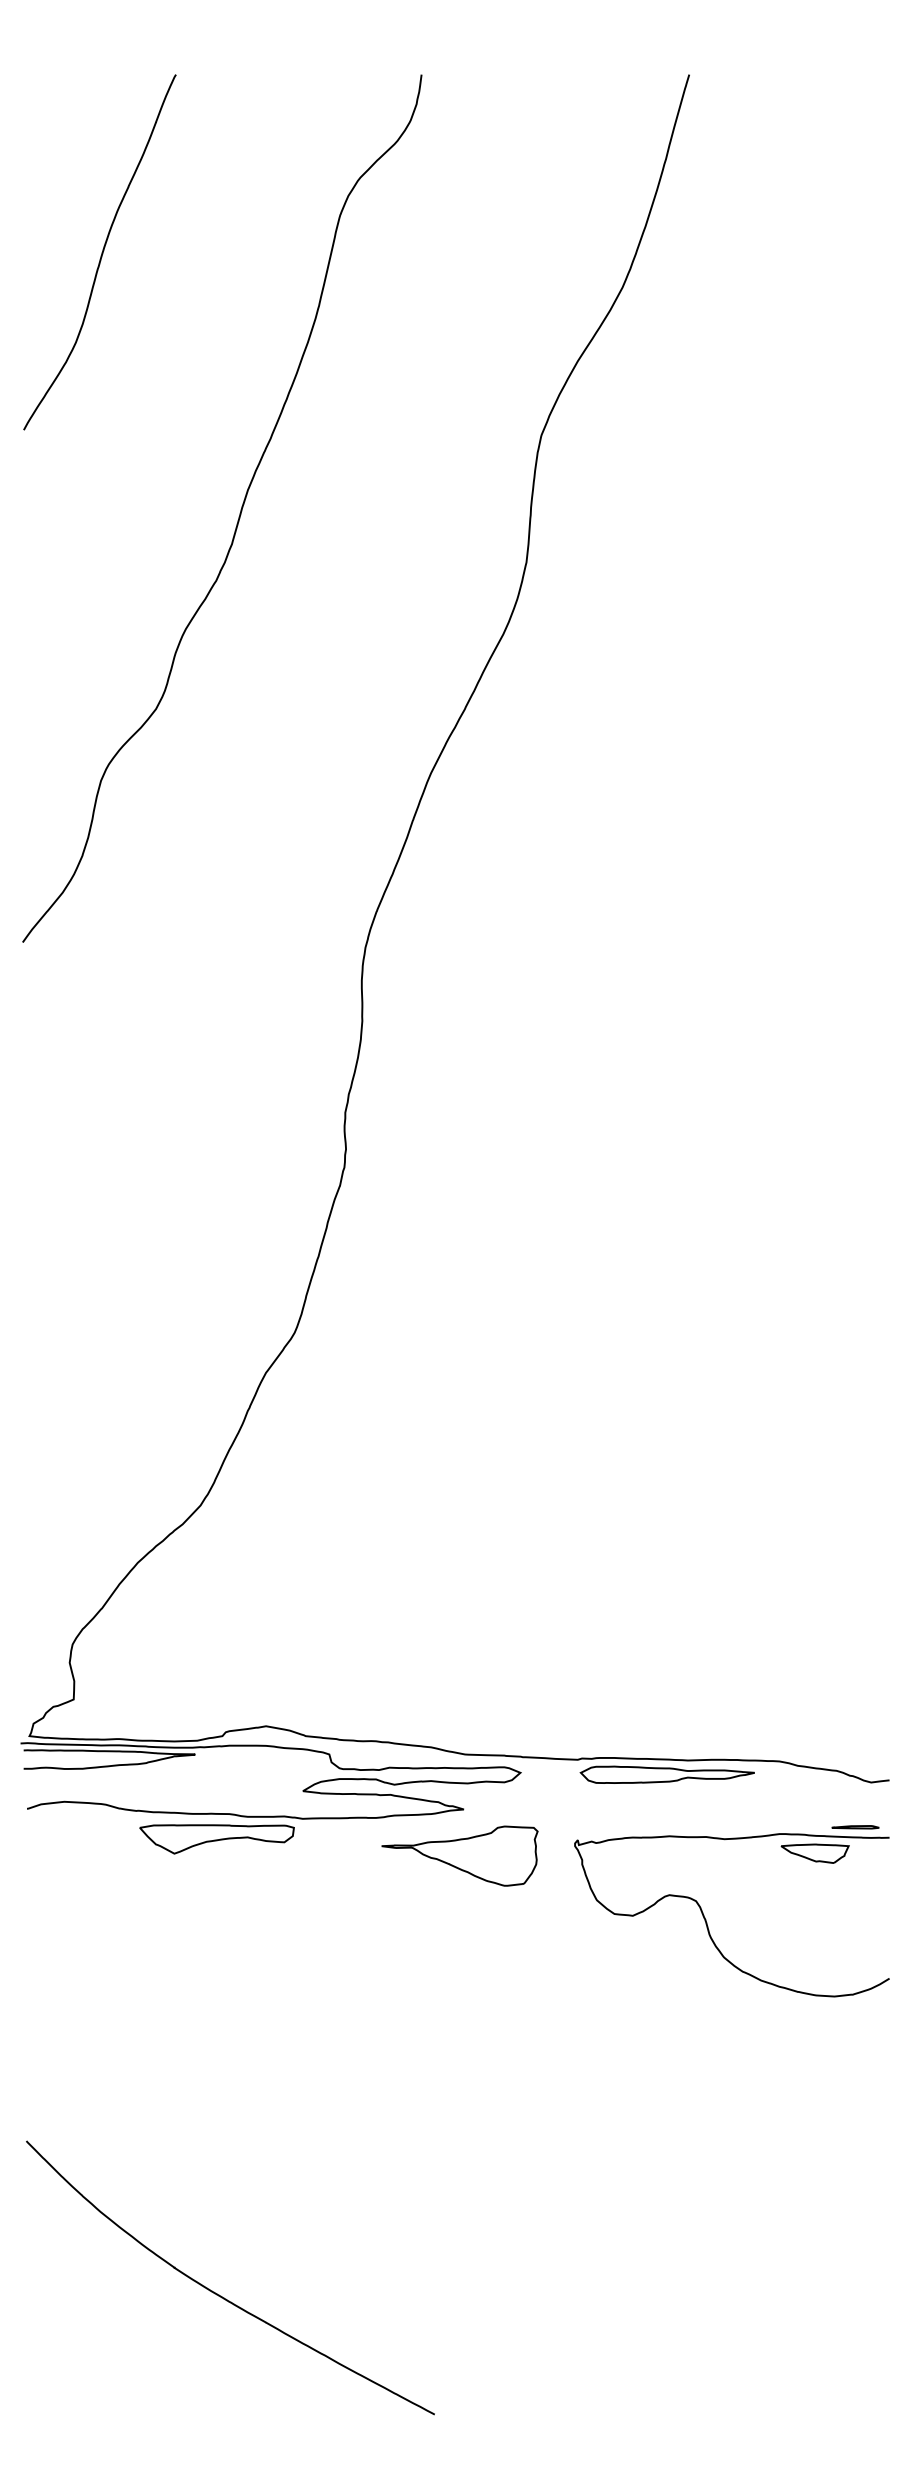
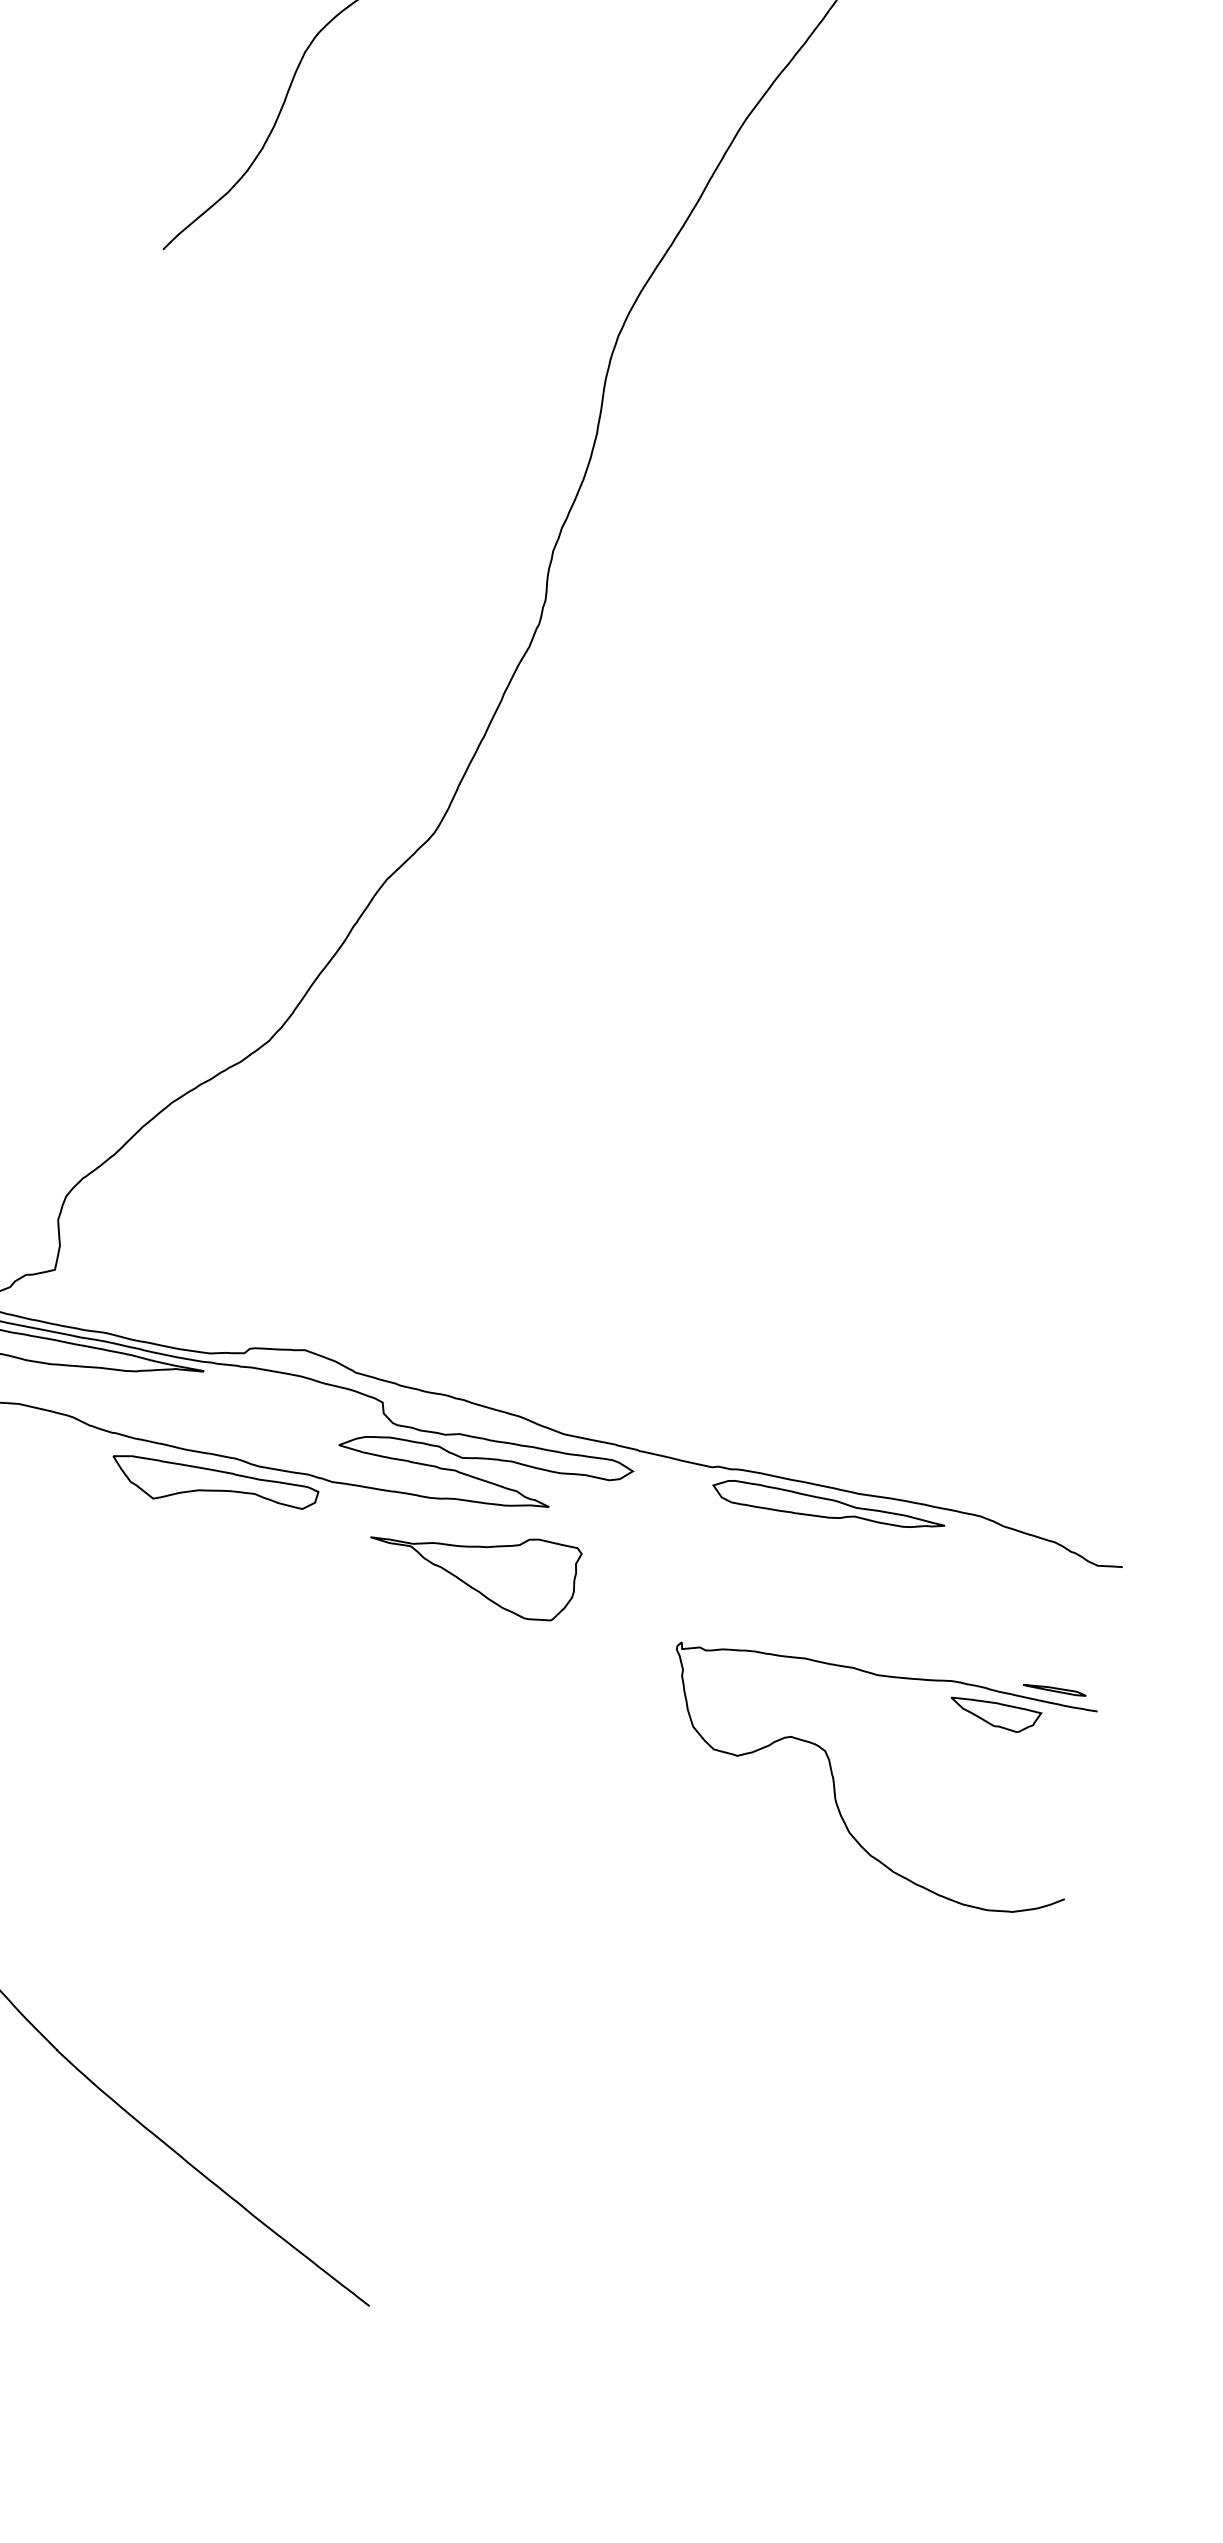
part: (459, 1855) -> (472, 1567), moved
part: (706, 1919) -> (834, 1777), moved

